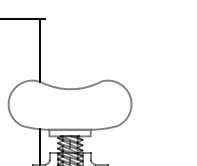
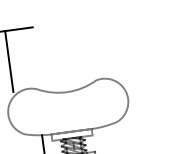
line: (39, 50) -> (8, 61), moved

